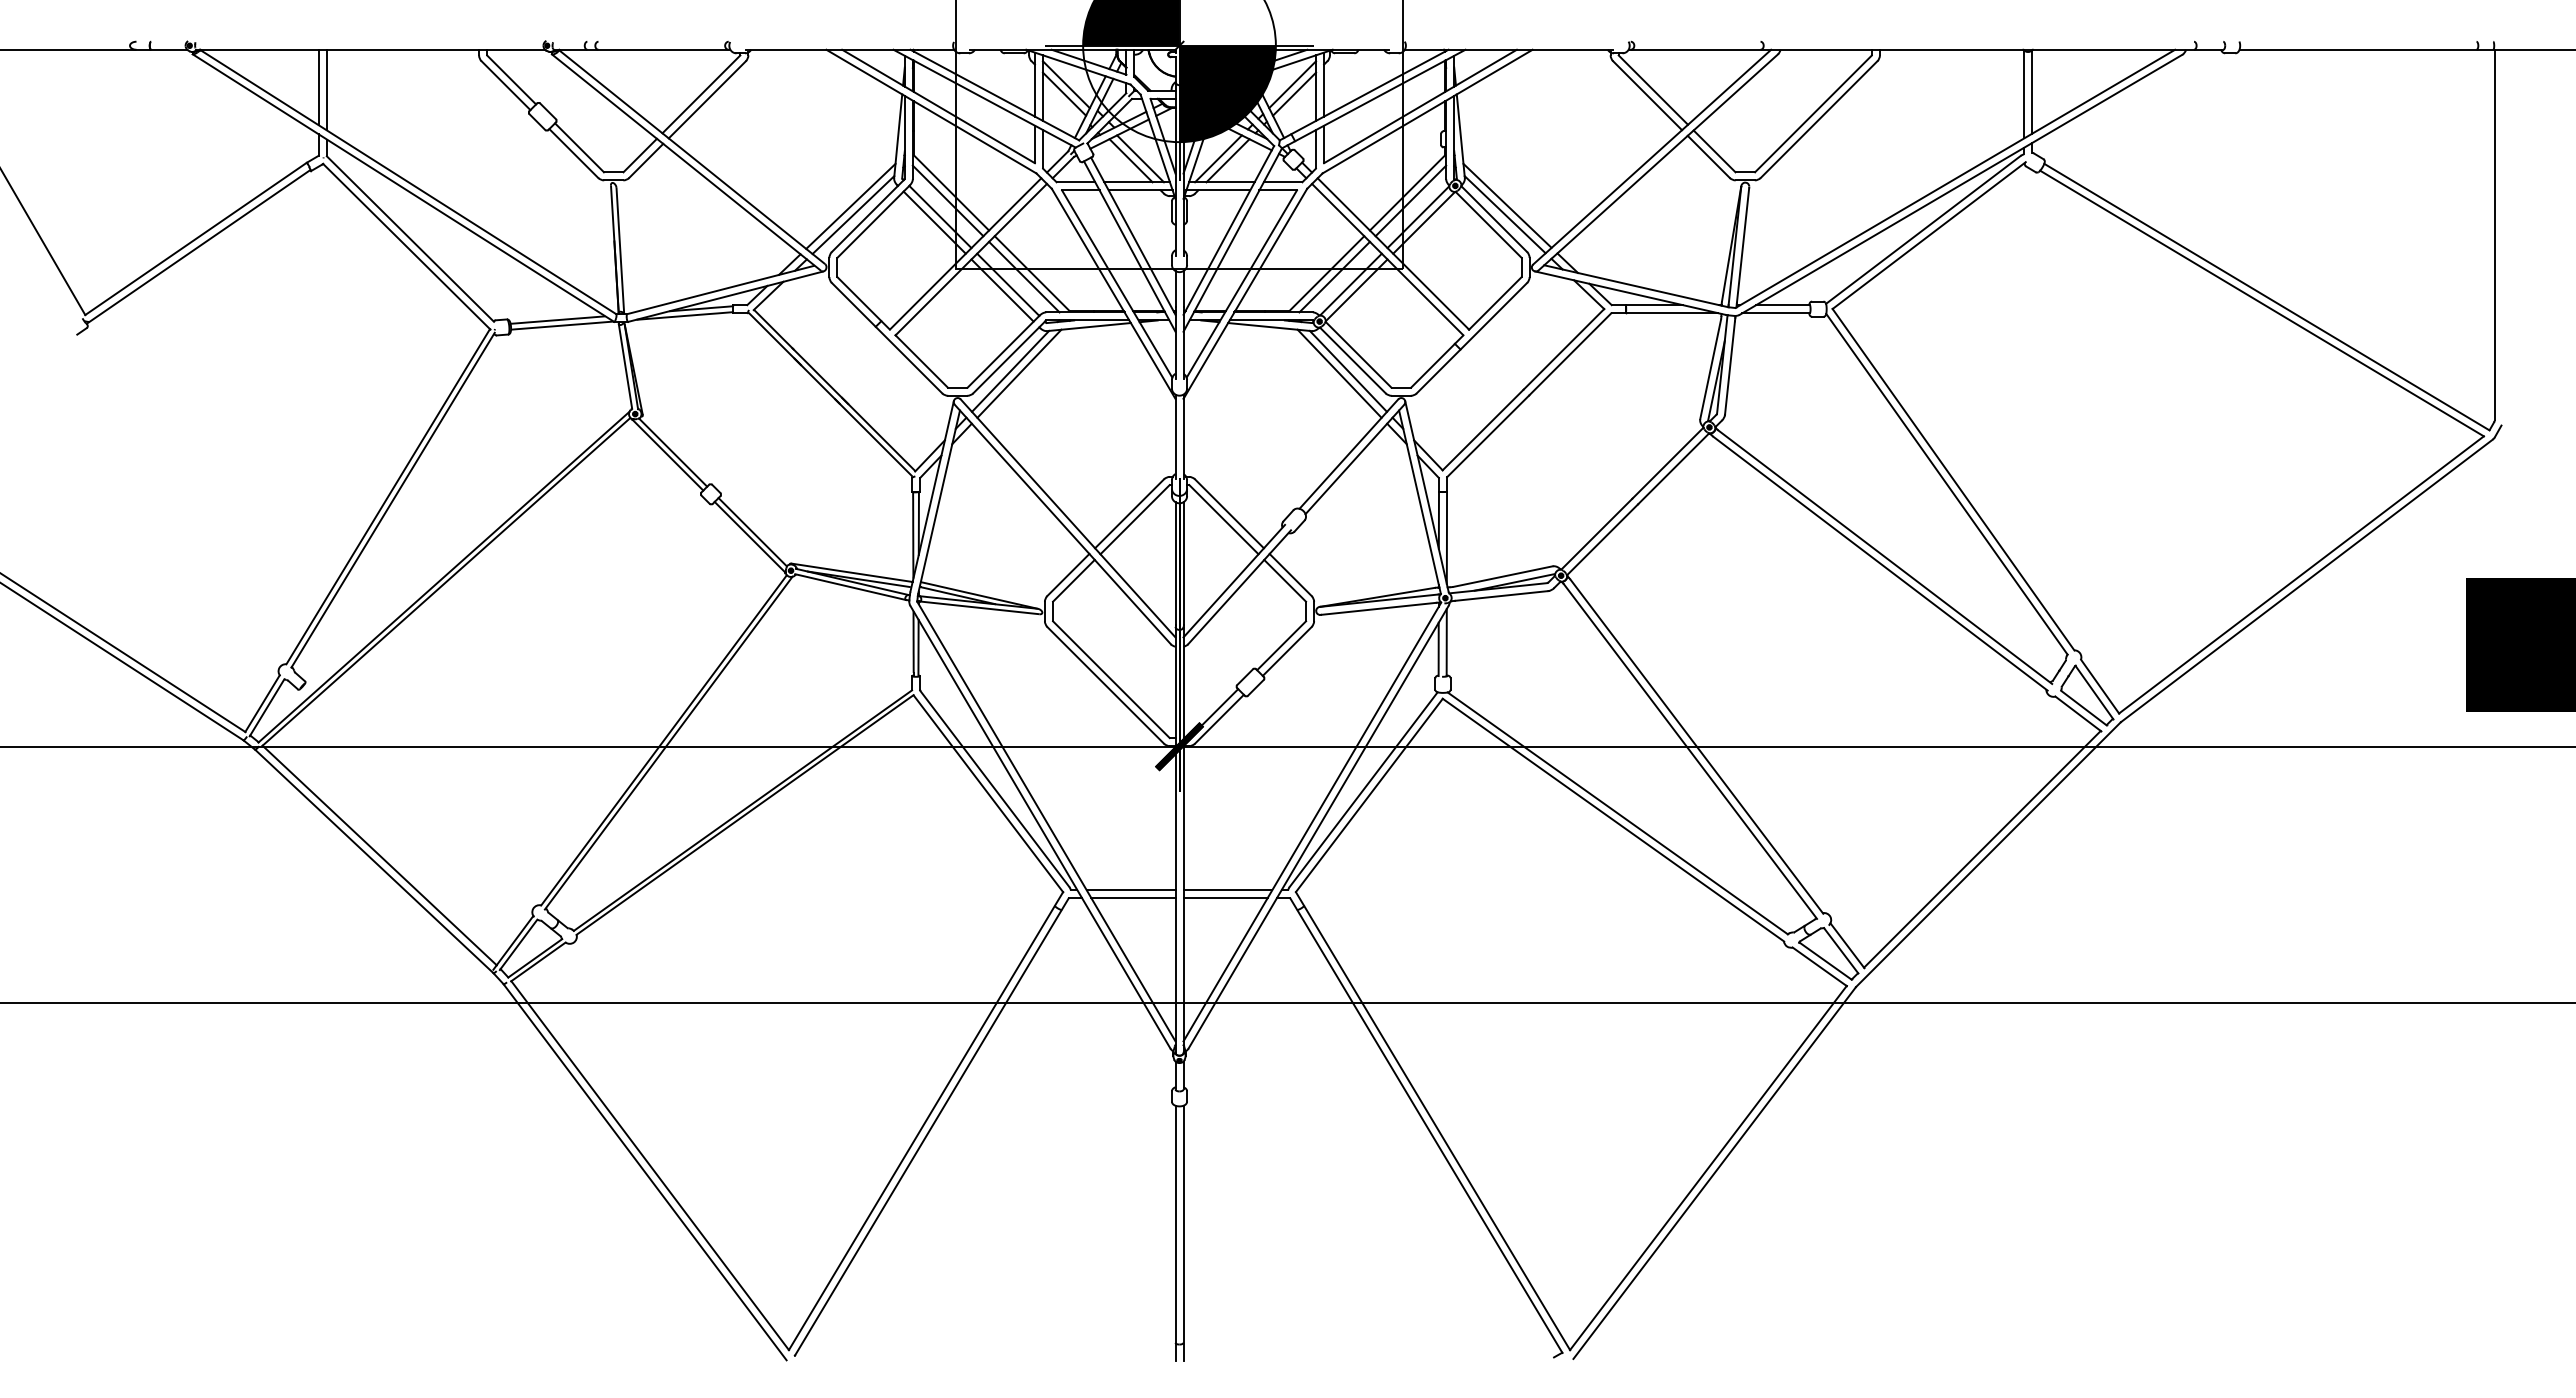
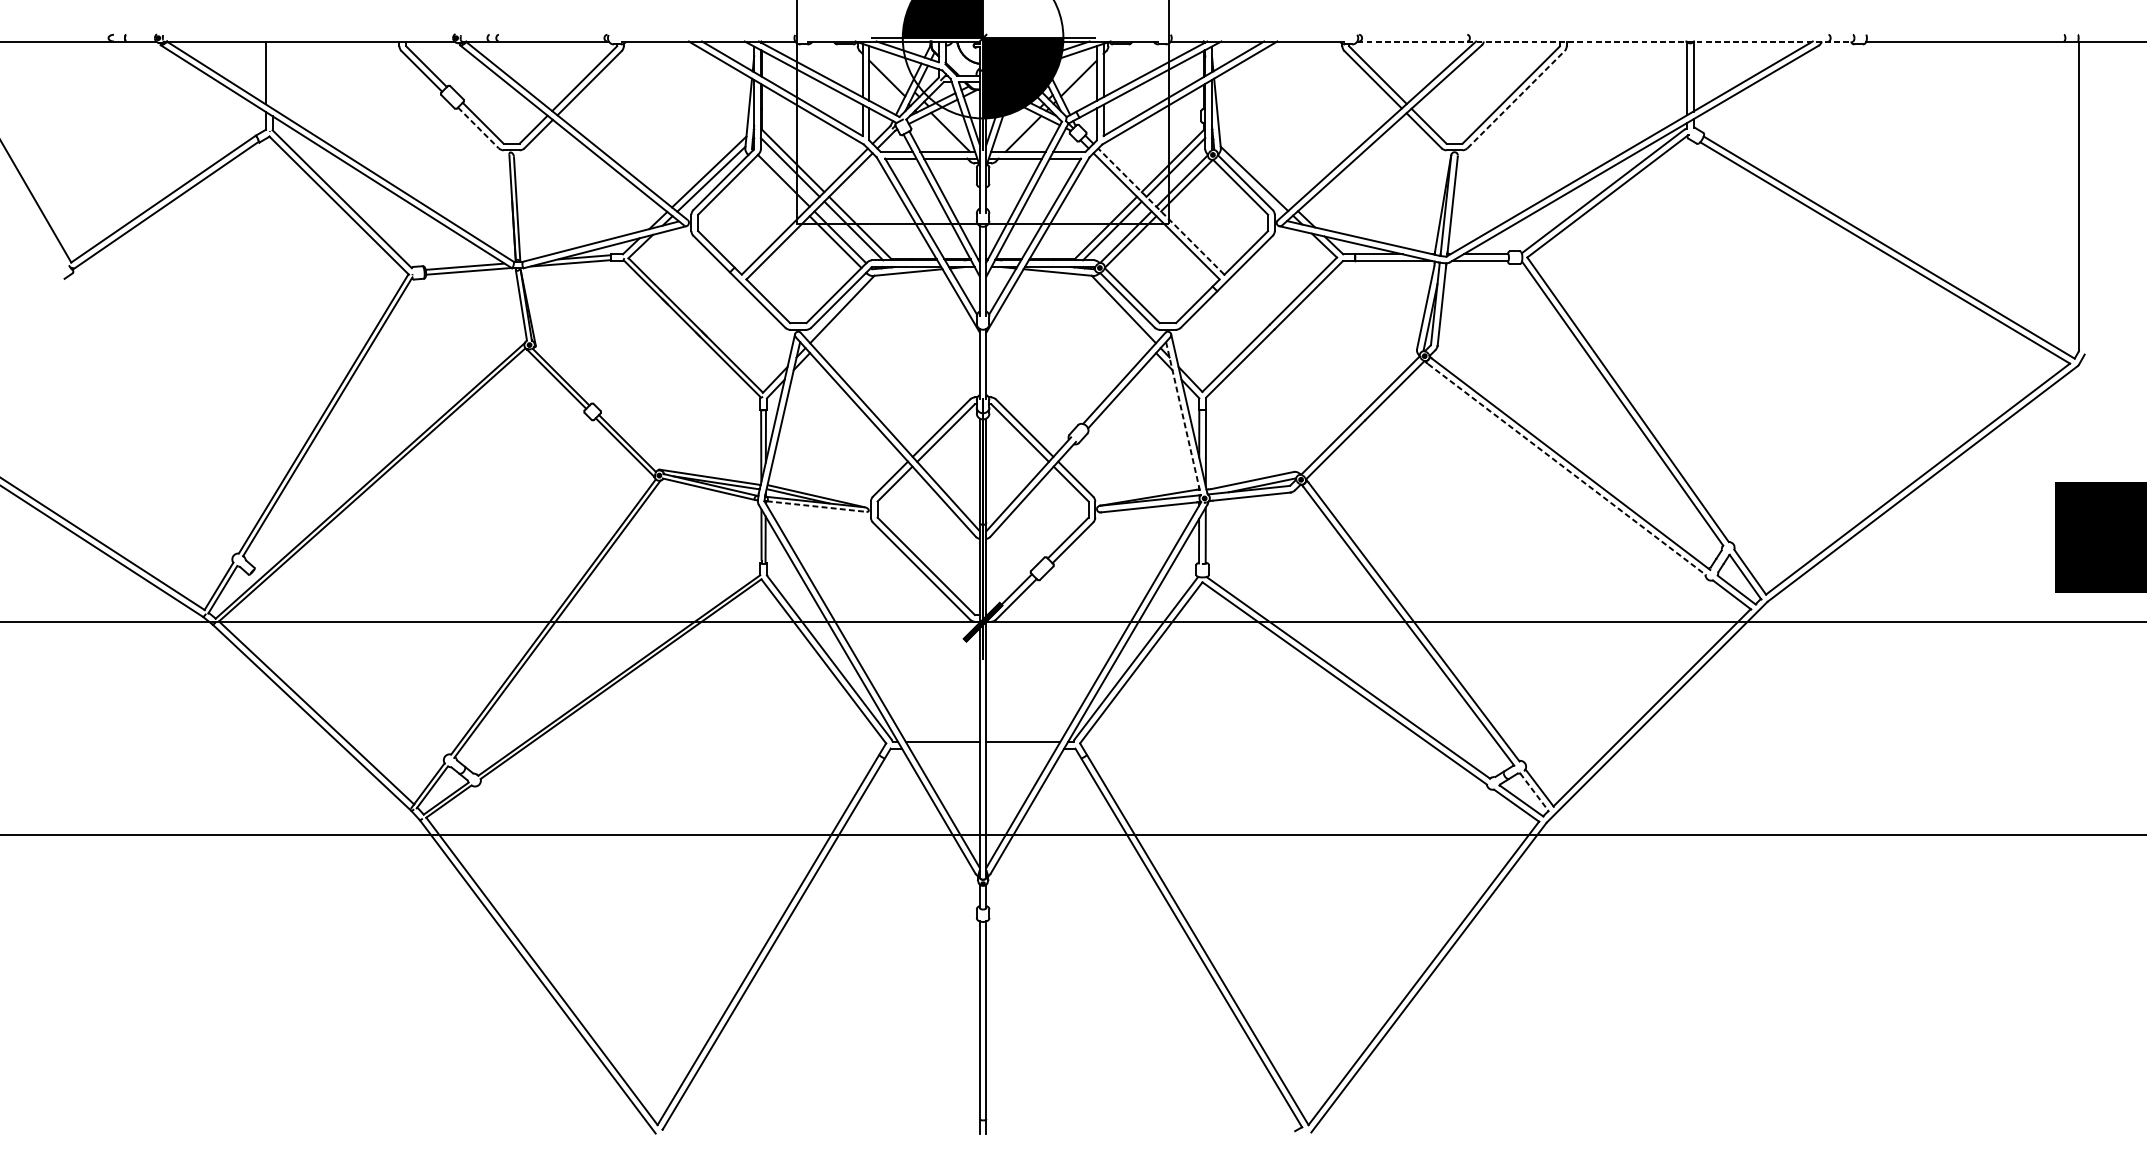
line: (1926, 49) -> (1605, 41), solid -> dashed
line: (1065, 84) -> (888, 70), removed
line: (1292, 84) -> (1077, 70), removed
line: (326, 89) -> (272, 74), removed
line: (1819, 119) -> (1516, 99), solid -> dashed
line: (573, 153) -> (478, 127), solid -> dashed
line: (1218, 158) -> (1015, 132), removed
line: (1130, 160) -> (942, 133), removed
line: (1507, 205) -> (1256, 171), removed
line: (934, 222) -> (778, 185), removed
line: (1393, 253) -> (1161, 211), solid -> dashed
line: (1019, 373) -> (849, 311), removed
line: (1339, 373) -> (1116, 311), removed
line: (1419, 501) -> (1183, 417), solid -> dashed
line: (1880, 563) -> (1567, 469), solid -> dashed
line: (980, 607) -> (817, 506), solid -> dashed
line: (1133, 898) -> (944, 748), removed
line: (1225, 898) -> (1021, 748), removed
line: (1841, 951) -> (1534, 792), solid -> dashed

